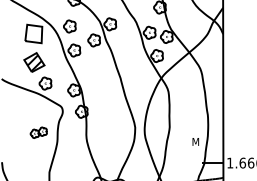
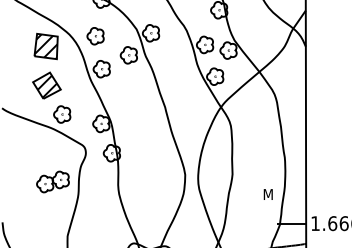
hatch: (33, 33) -> (45, 46), added
part: (38, 132) -> (52, 181), size x1.43

